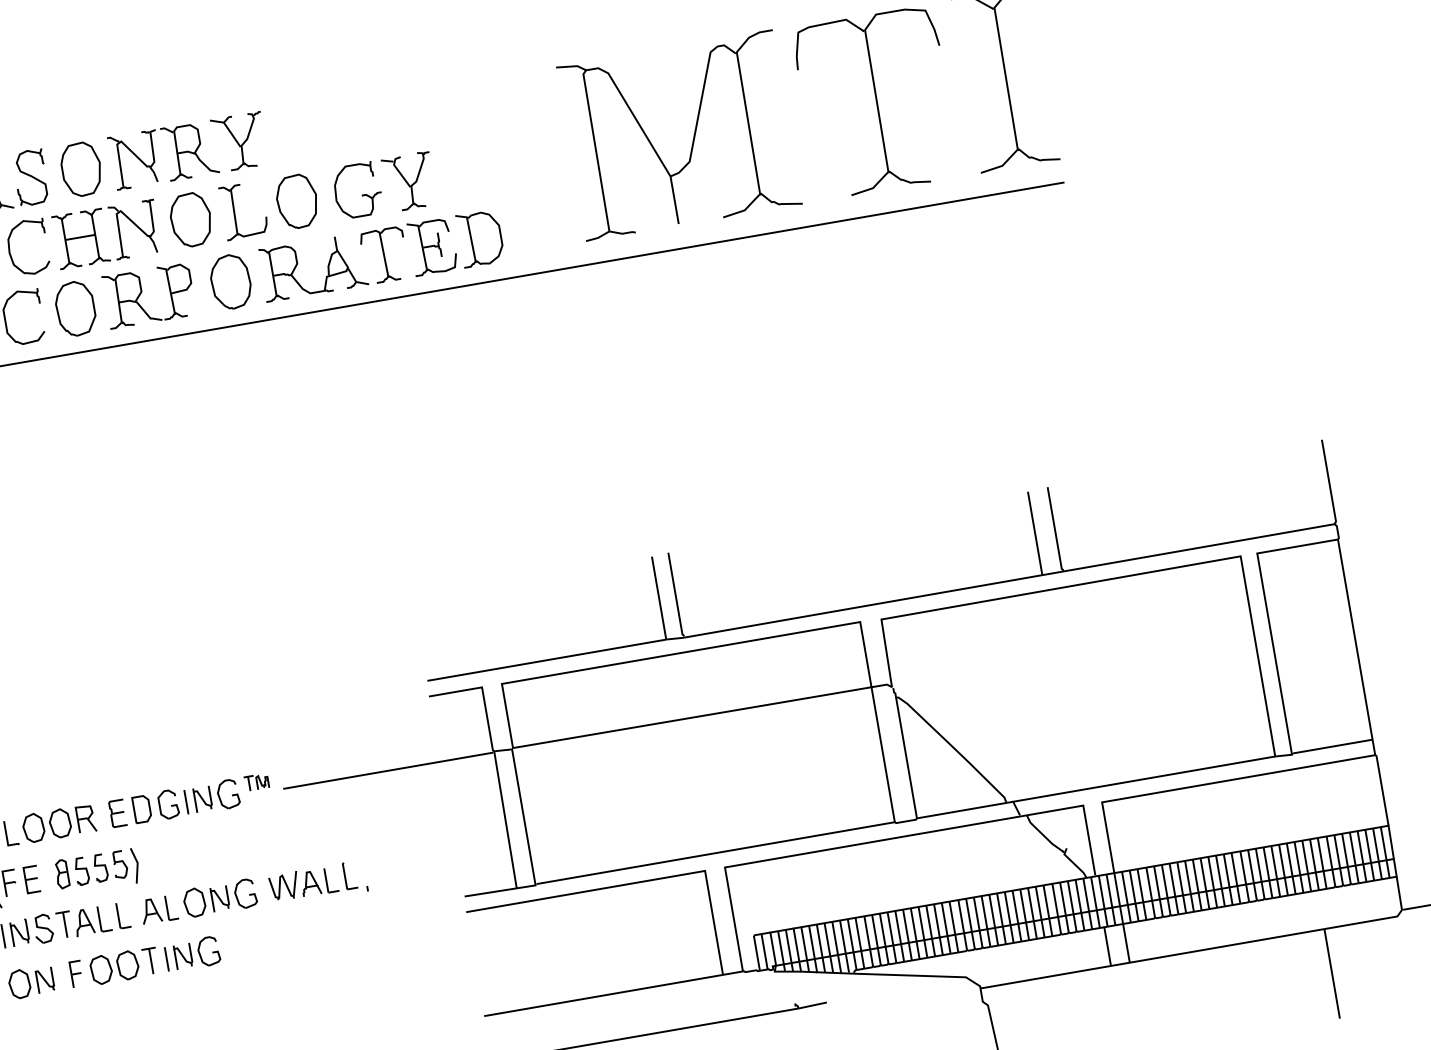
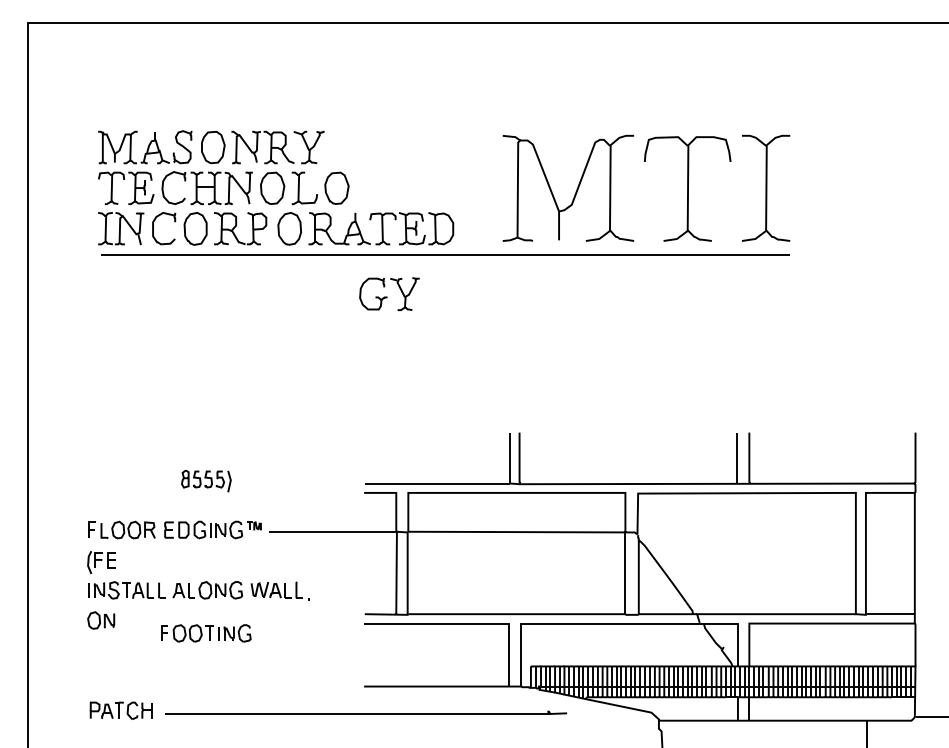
part: (383, 185) -> (389, 293), moved
part: (97, 872) -> (206, 481), moved
part: (145, 962) -> (206, 633), moved

